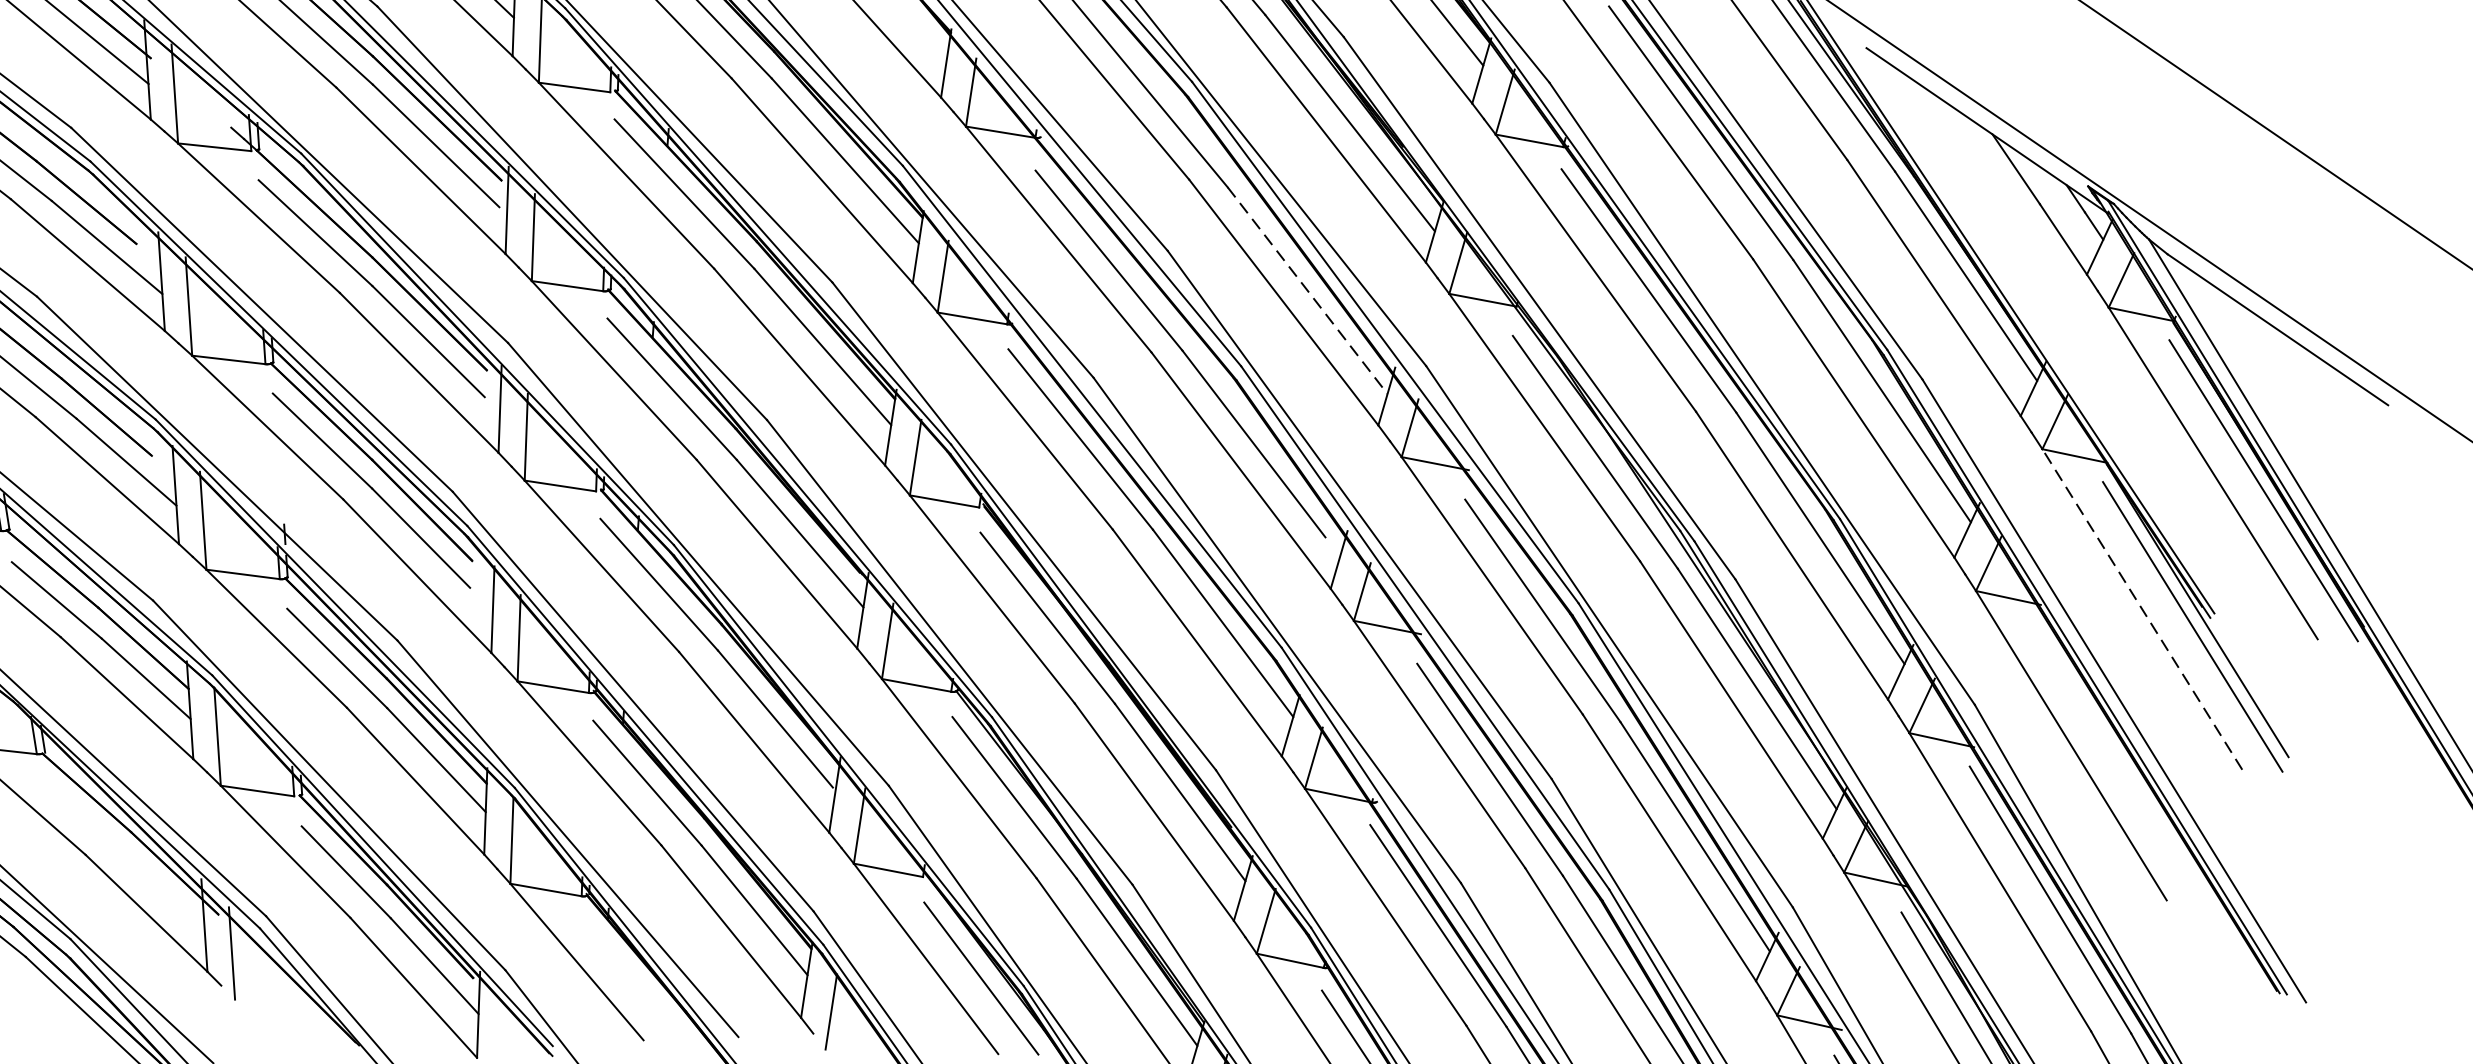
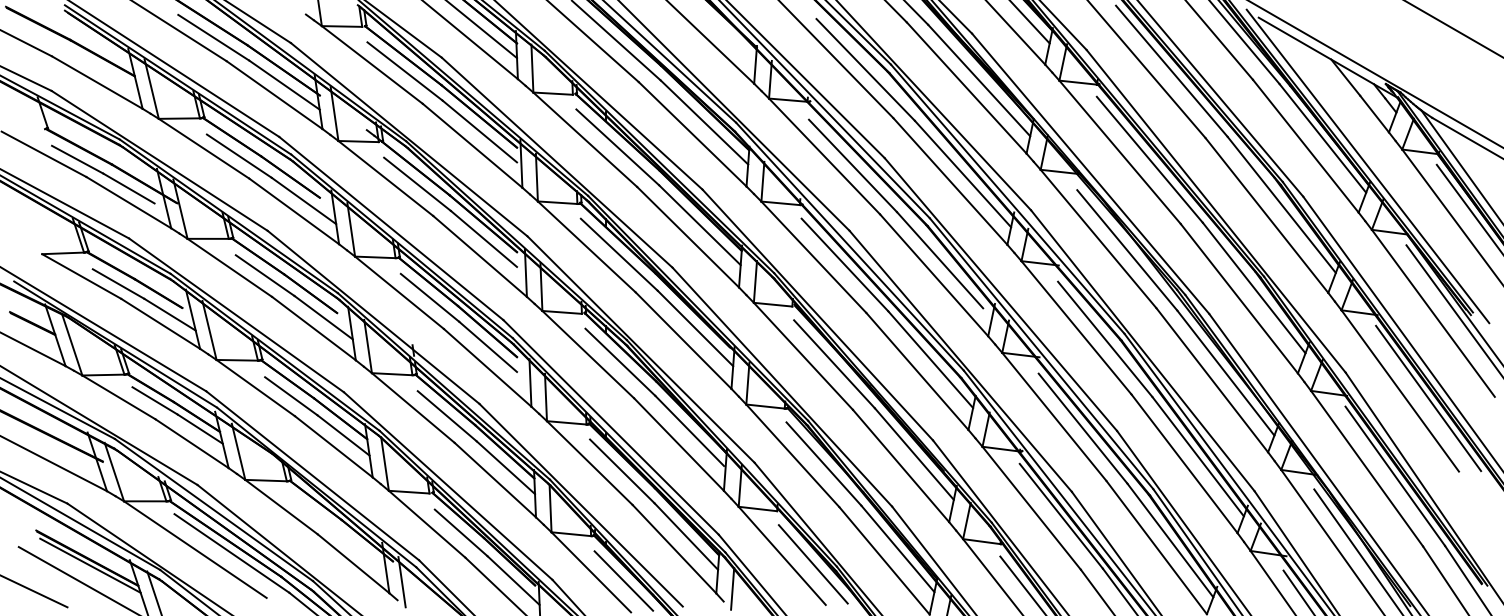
line: (1306, 291) -> (962, 174), dashed -> solid
line: (2043, 333) -> (1367, 166), added
line: (2142, 609) -> (1433, 313), dashed -> solid
line: (2121, 763) -> (1428, 398), added
line: (634, 981) -> (623, 580), added

